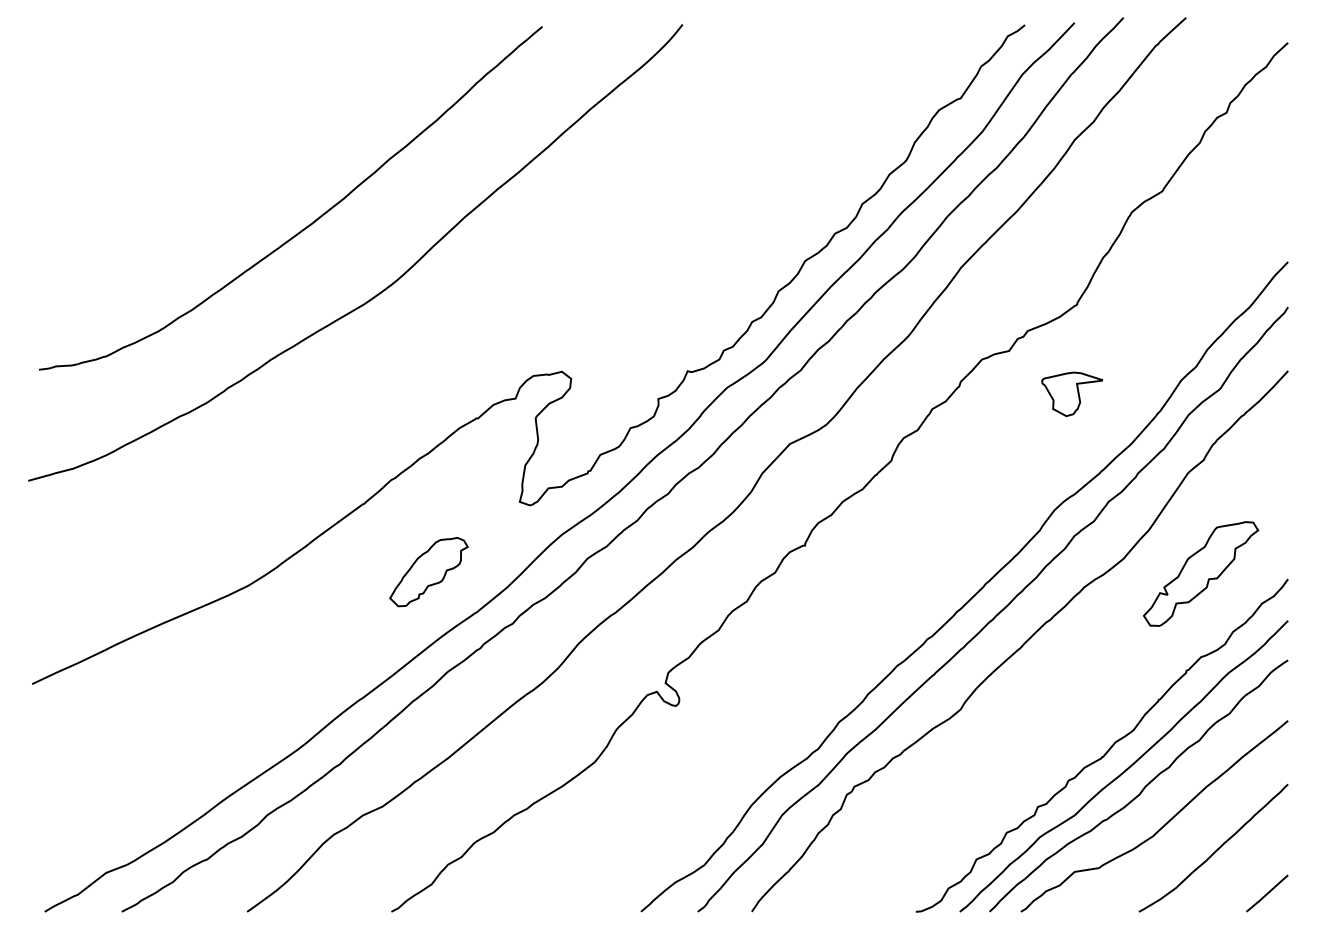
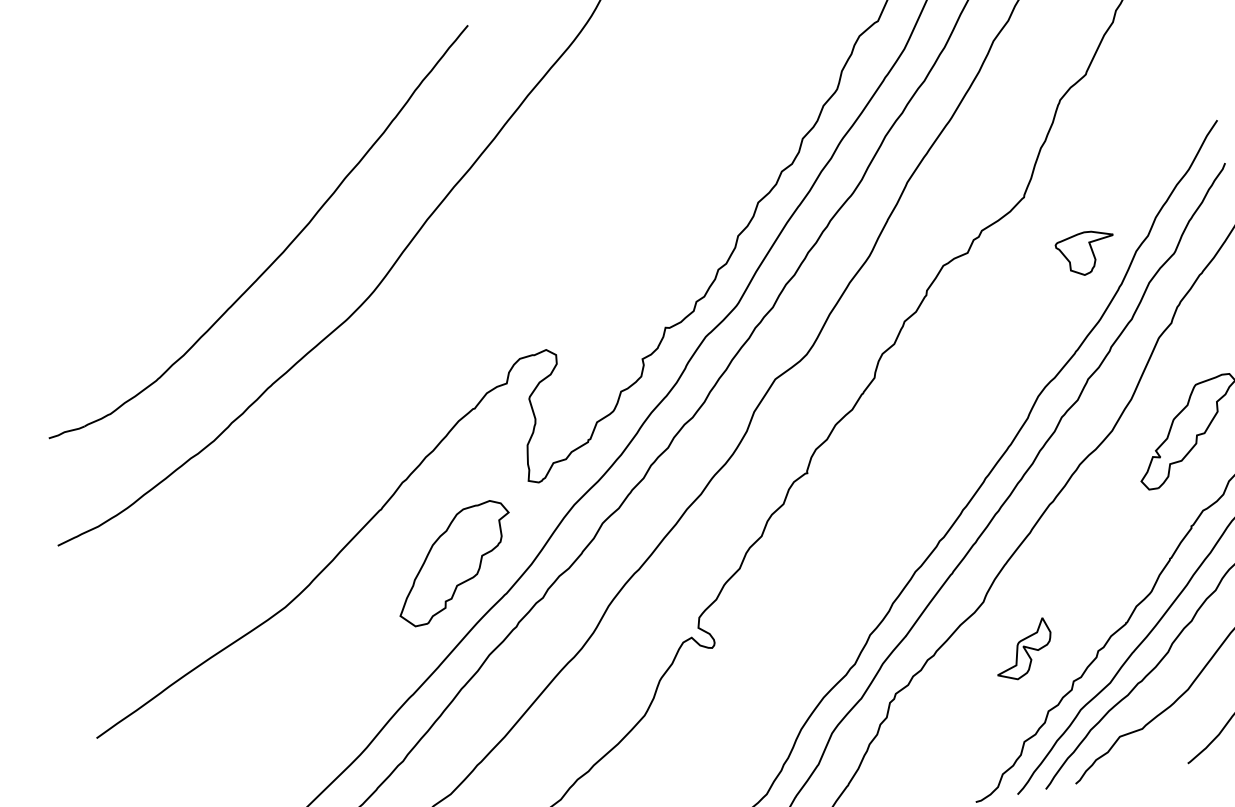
part: (1072, 393) -> (1086, 252), moved
part: (428, 571) -> (453, 562), size x1.67
part: (992, 765) -> (1023, 649), added

